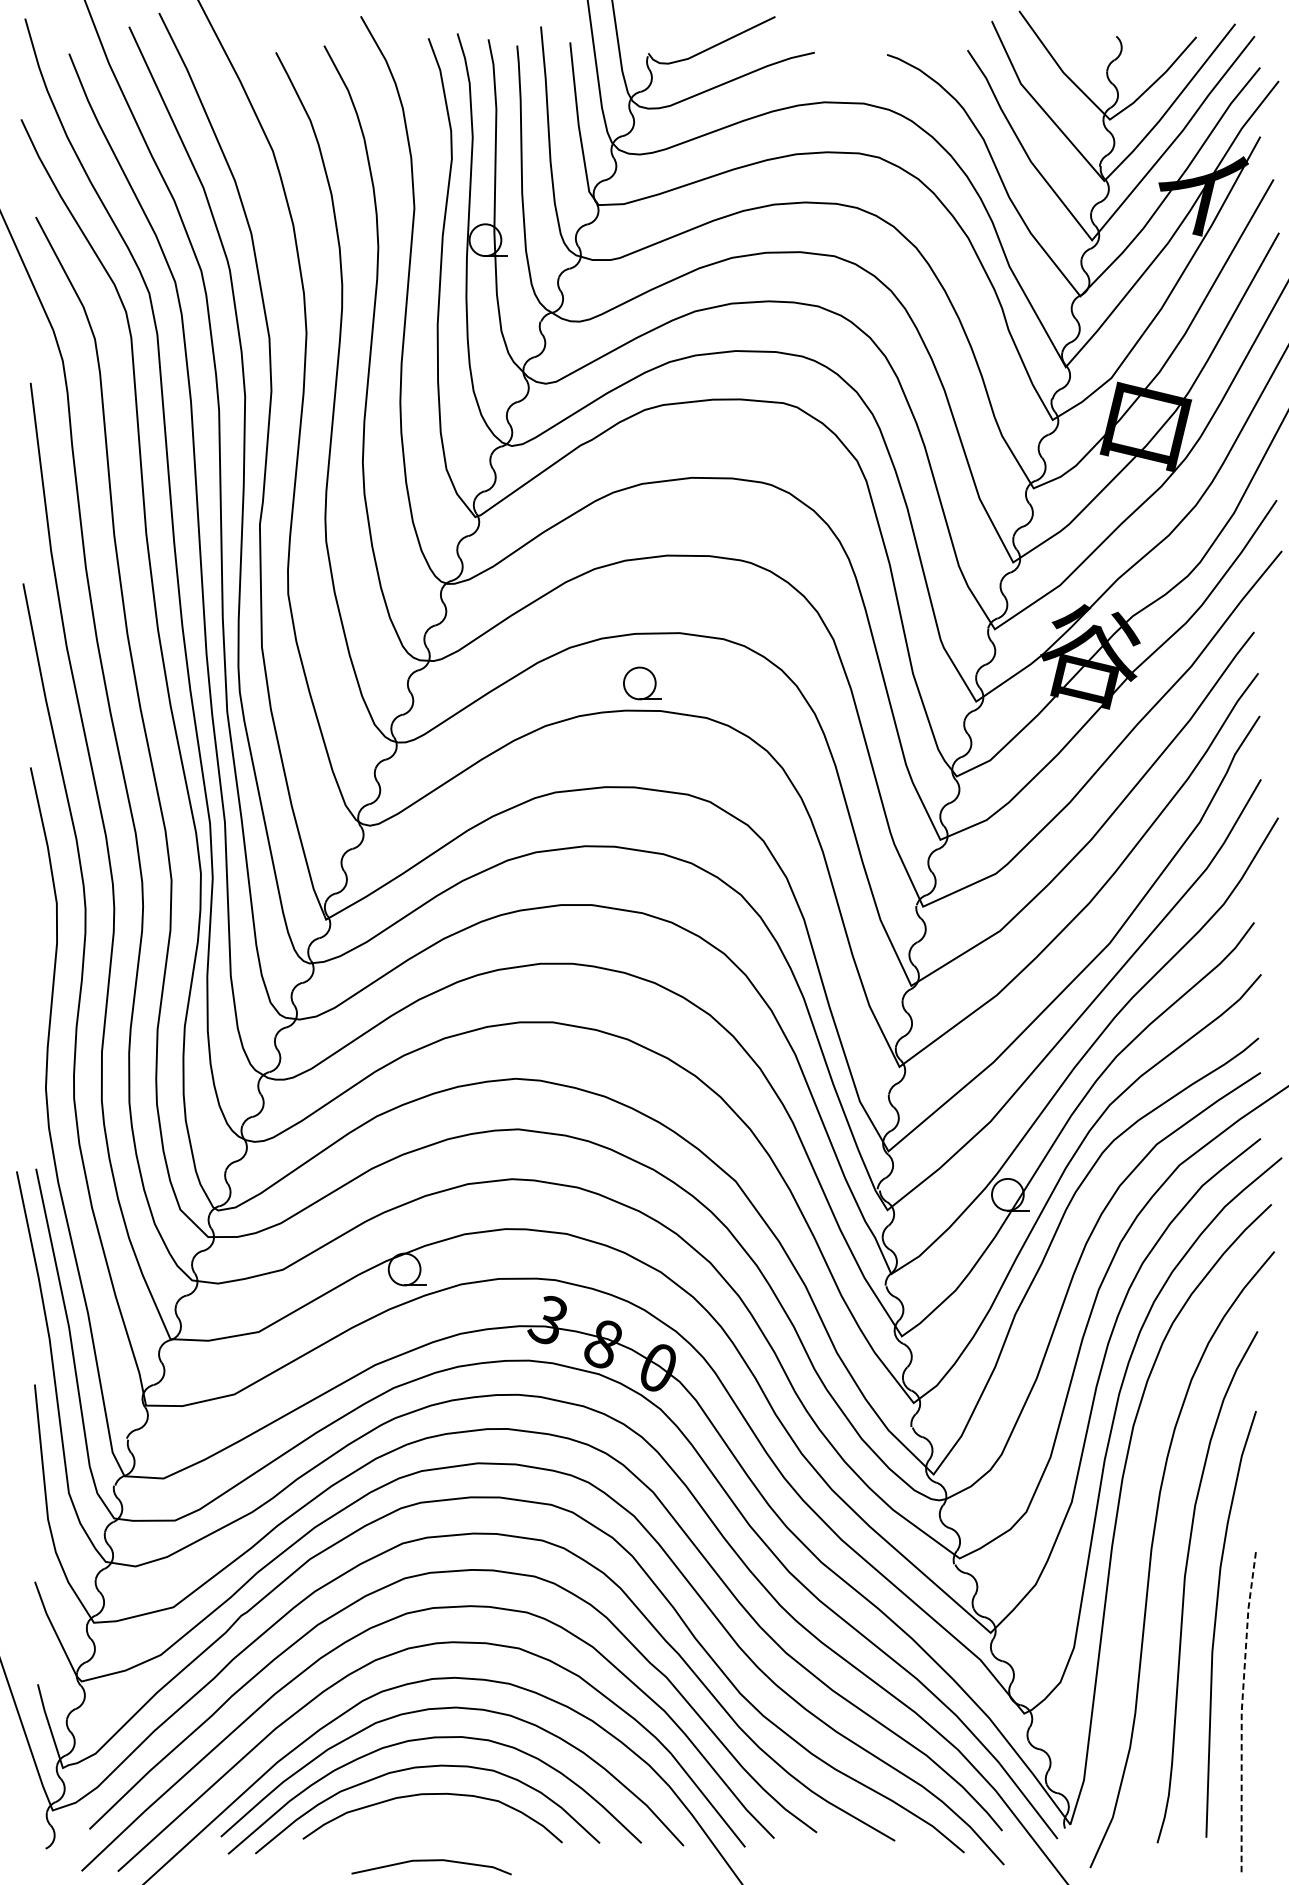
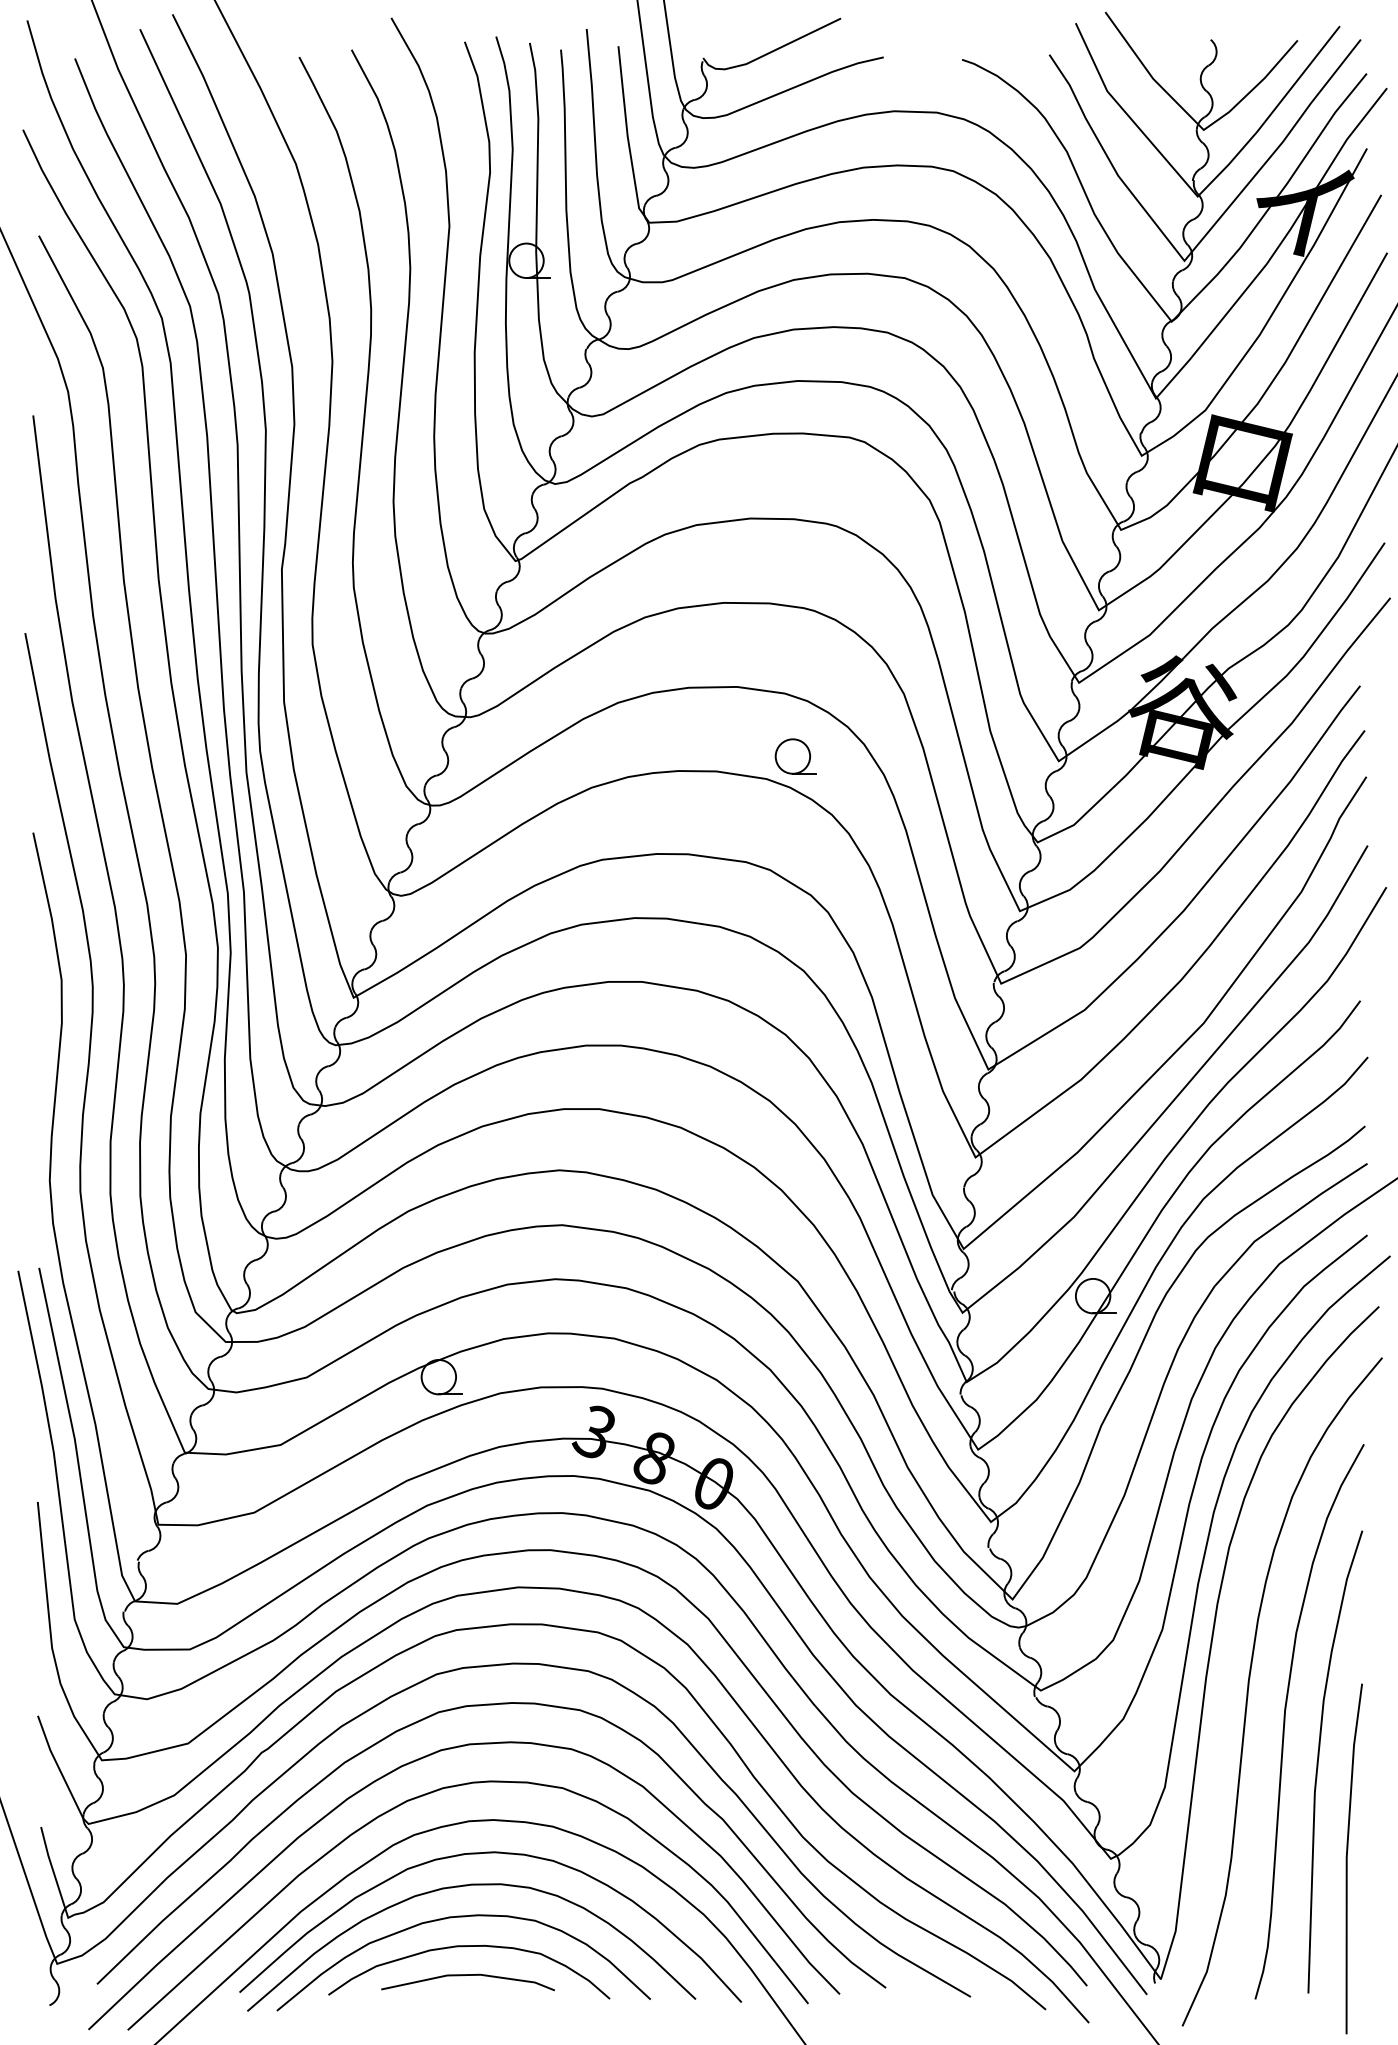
part: (642, 683) -> (795, 756), moved
line: (1241, 1712) -> (1346, 1857), dashed -> solid
line: (431, 1860) -> (467, 1975), moved

